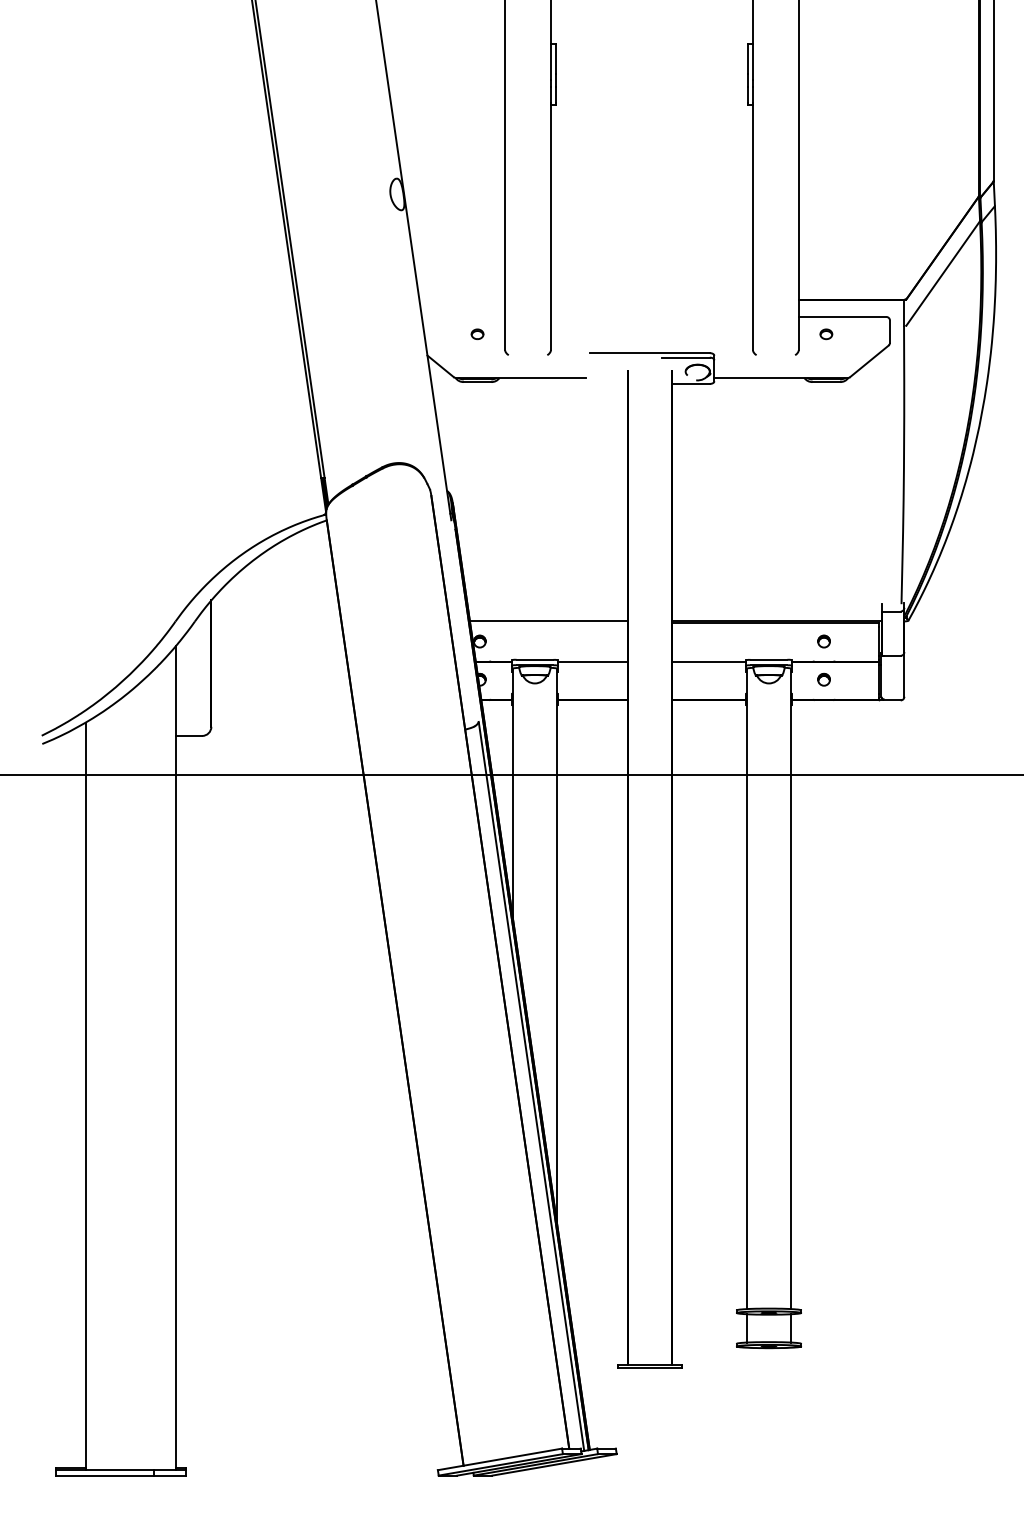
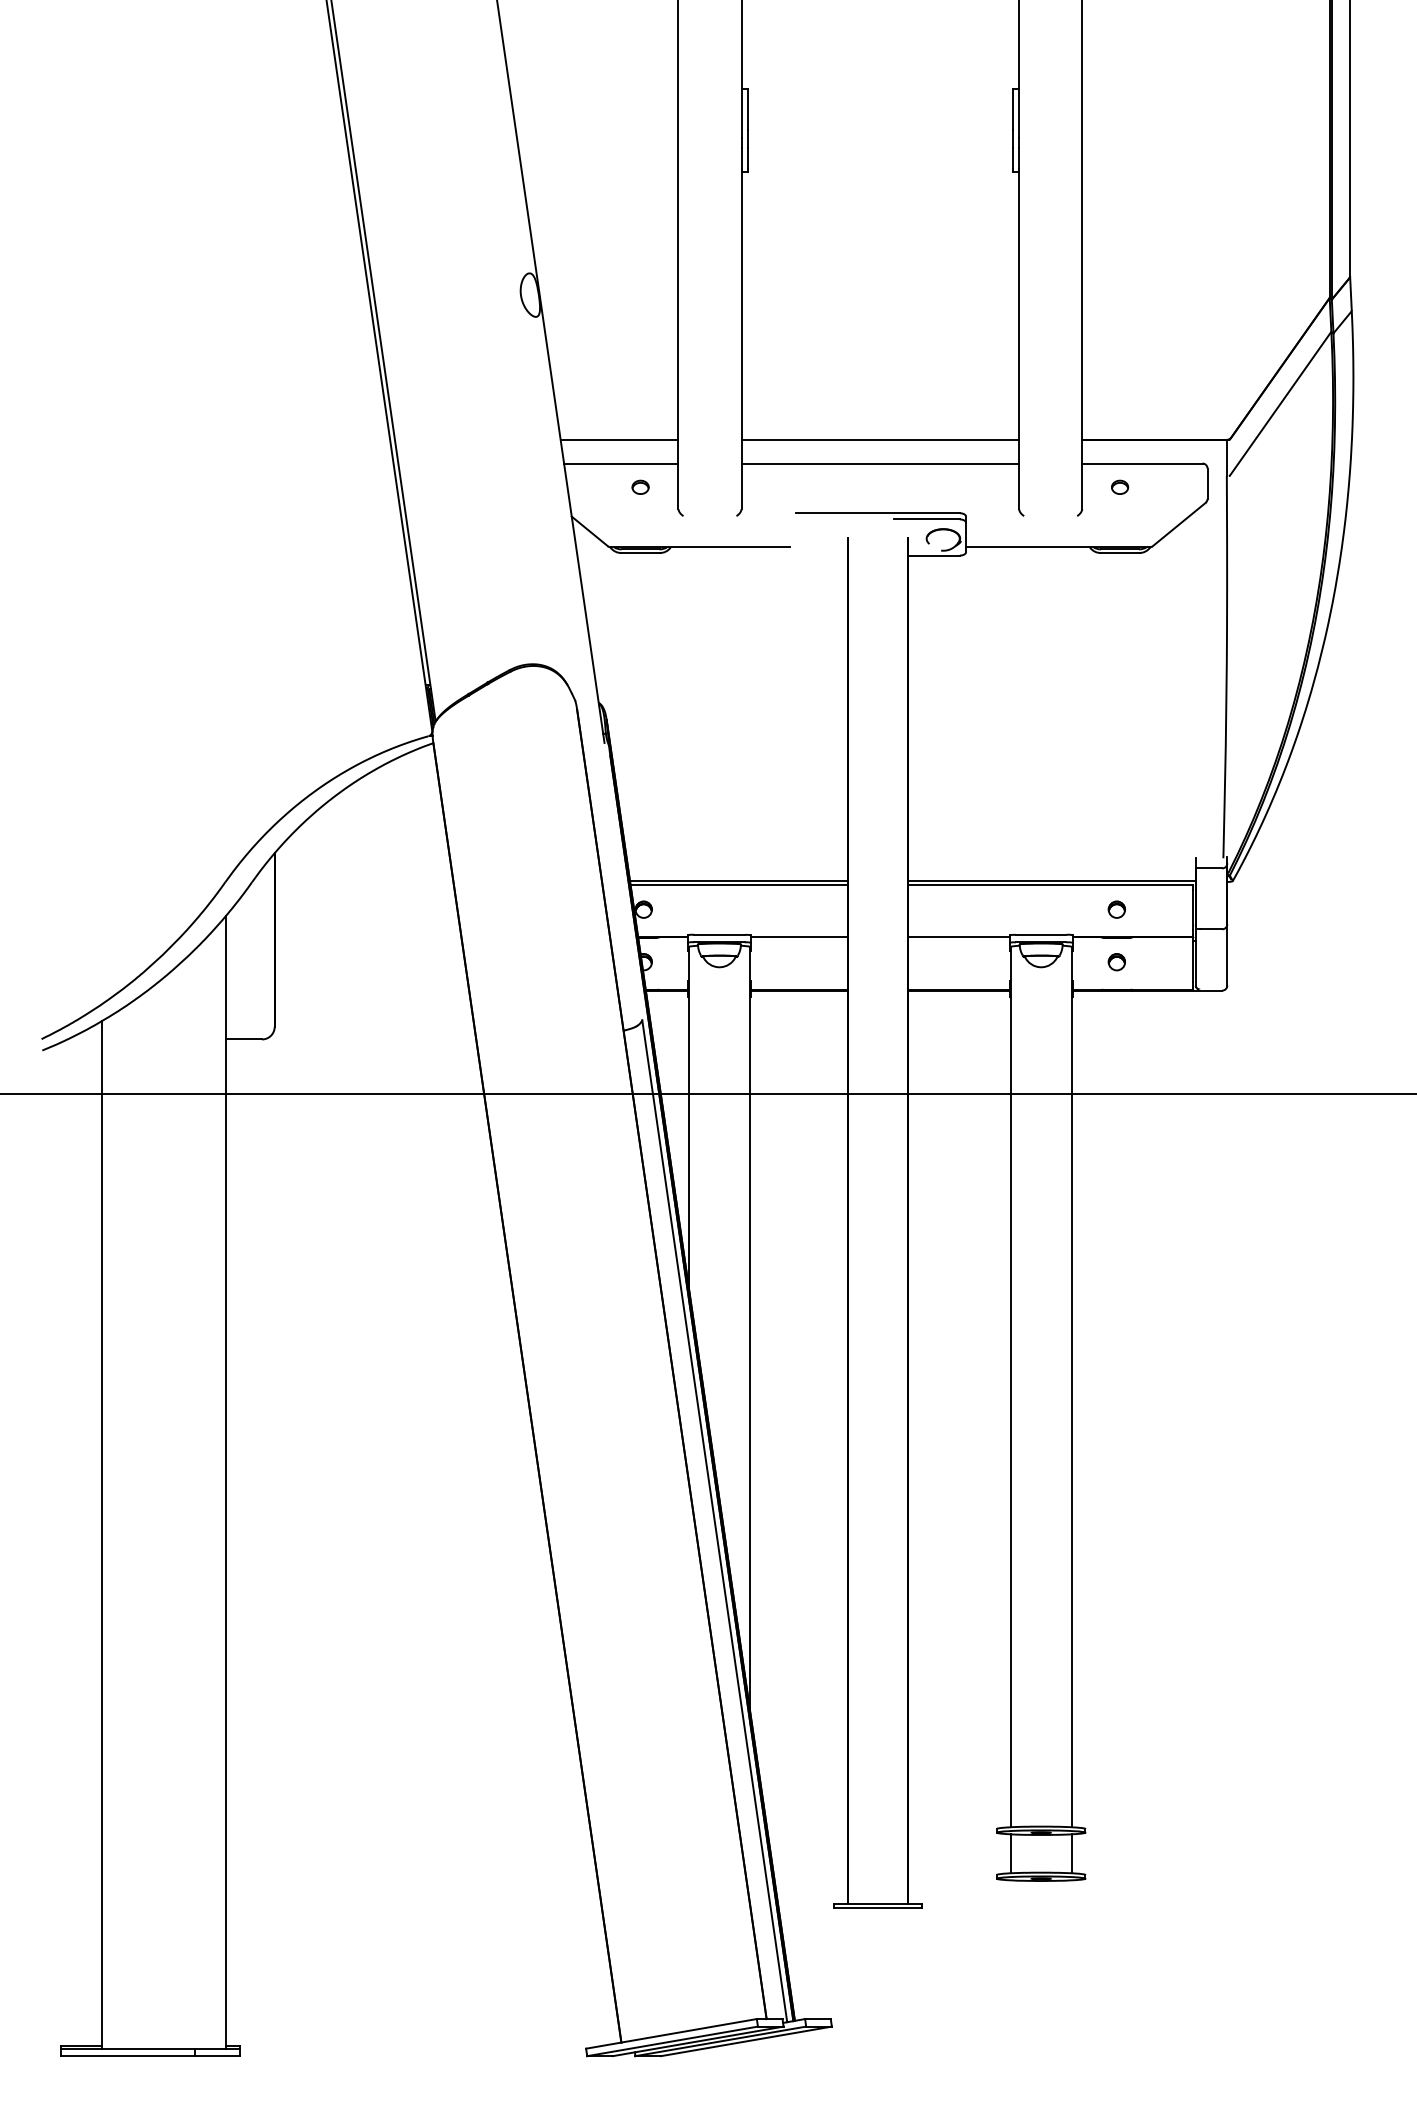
line: (462, 299) -> (619, 439), added
line: (652, 299) -> (880, 439), added
line: (463, 316) -> (621, 463), added
line: (652, 316) -> (880, 463), added
line: (548, 623) -> (738, 884), added

